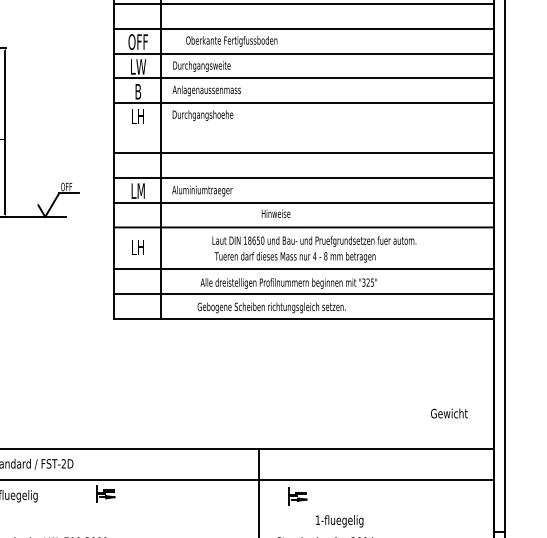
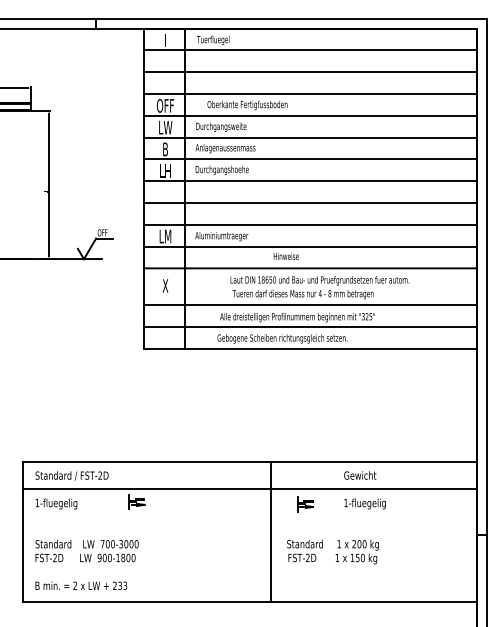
line: (303, 128) -> (310, 181), added
text: (138, 246) -> (165, 285), LH -> X
text: (449, 413) -> (360, 475), moved
text: (339, 520) -> (364, 503), moved

